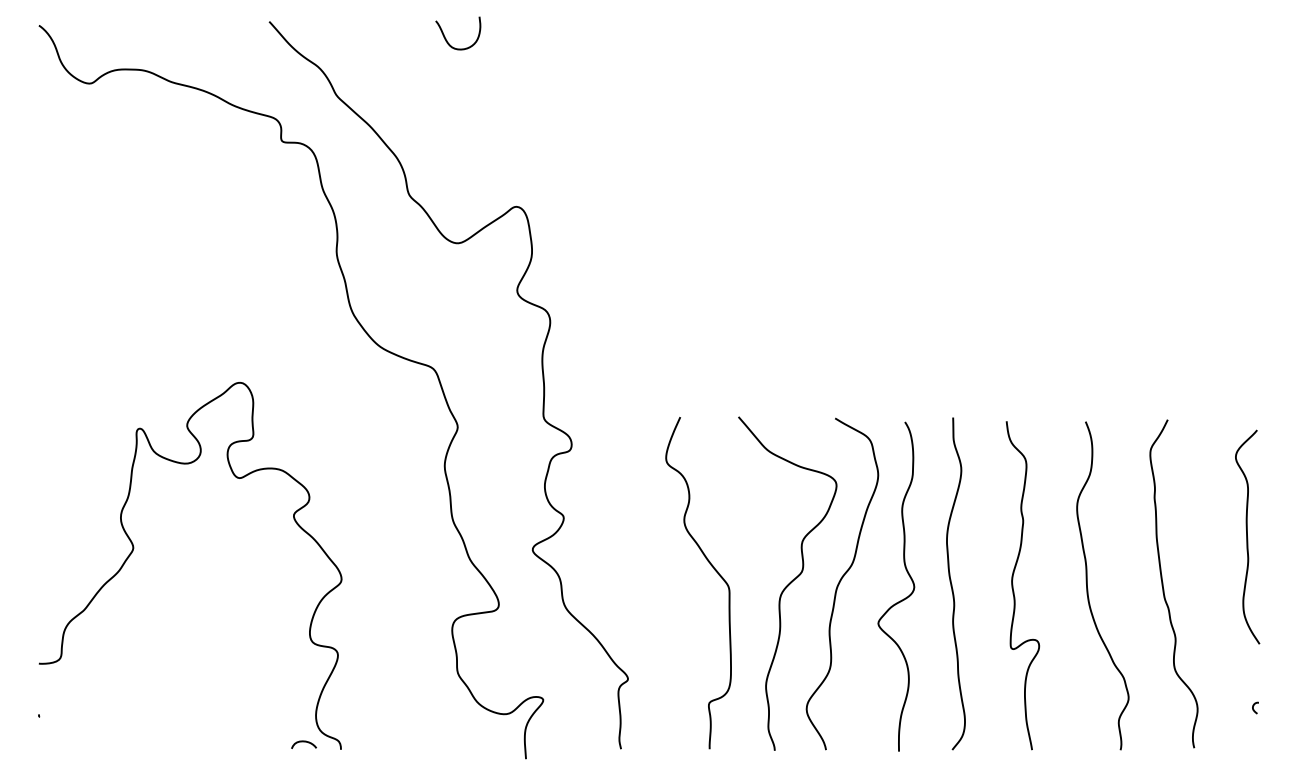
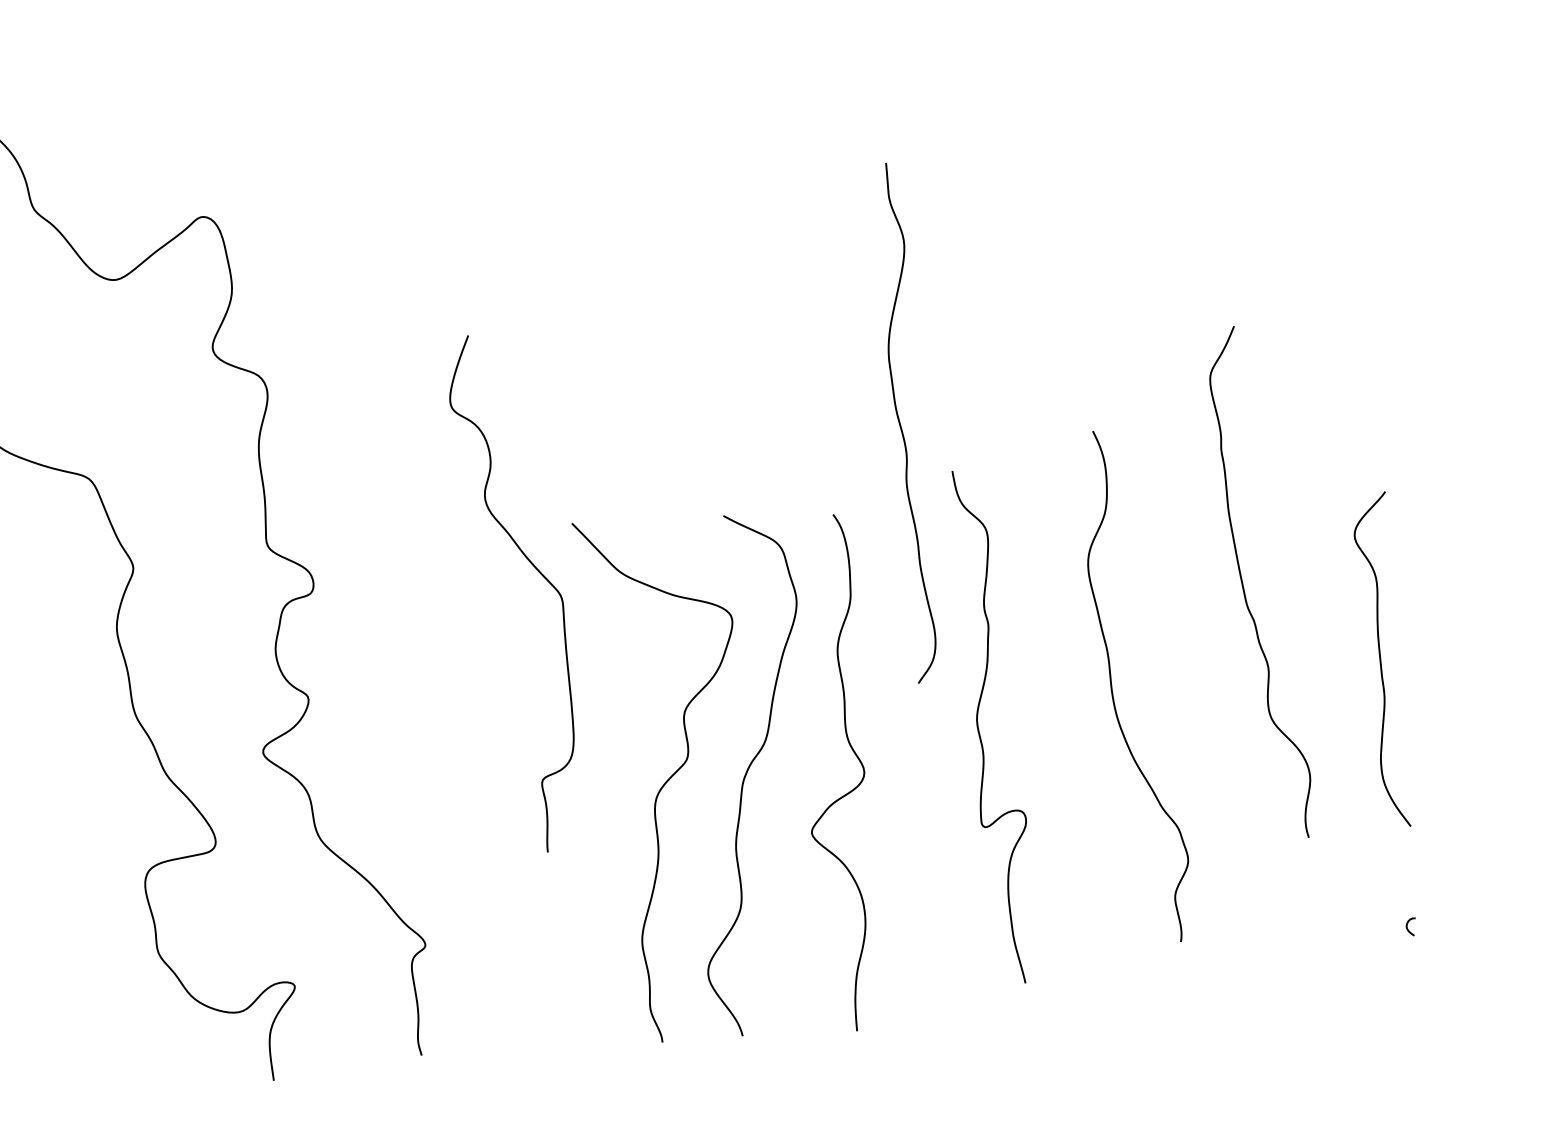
curve: (714, 570) -> (537, 572), moved
curve: (1163, 583) -> (1243, 583), moved
curve: (952, 584) -> (901, 424), moved
curve: (1013, 585) -> (979, 727), moved
curve: (1088, 589) -> (1114, 693), moved

